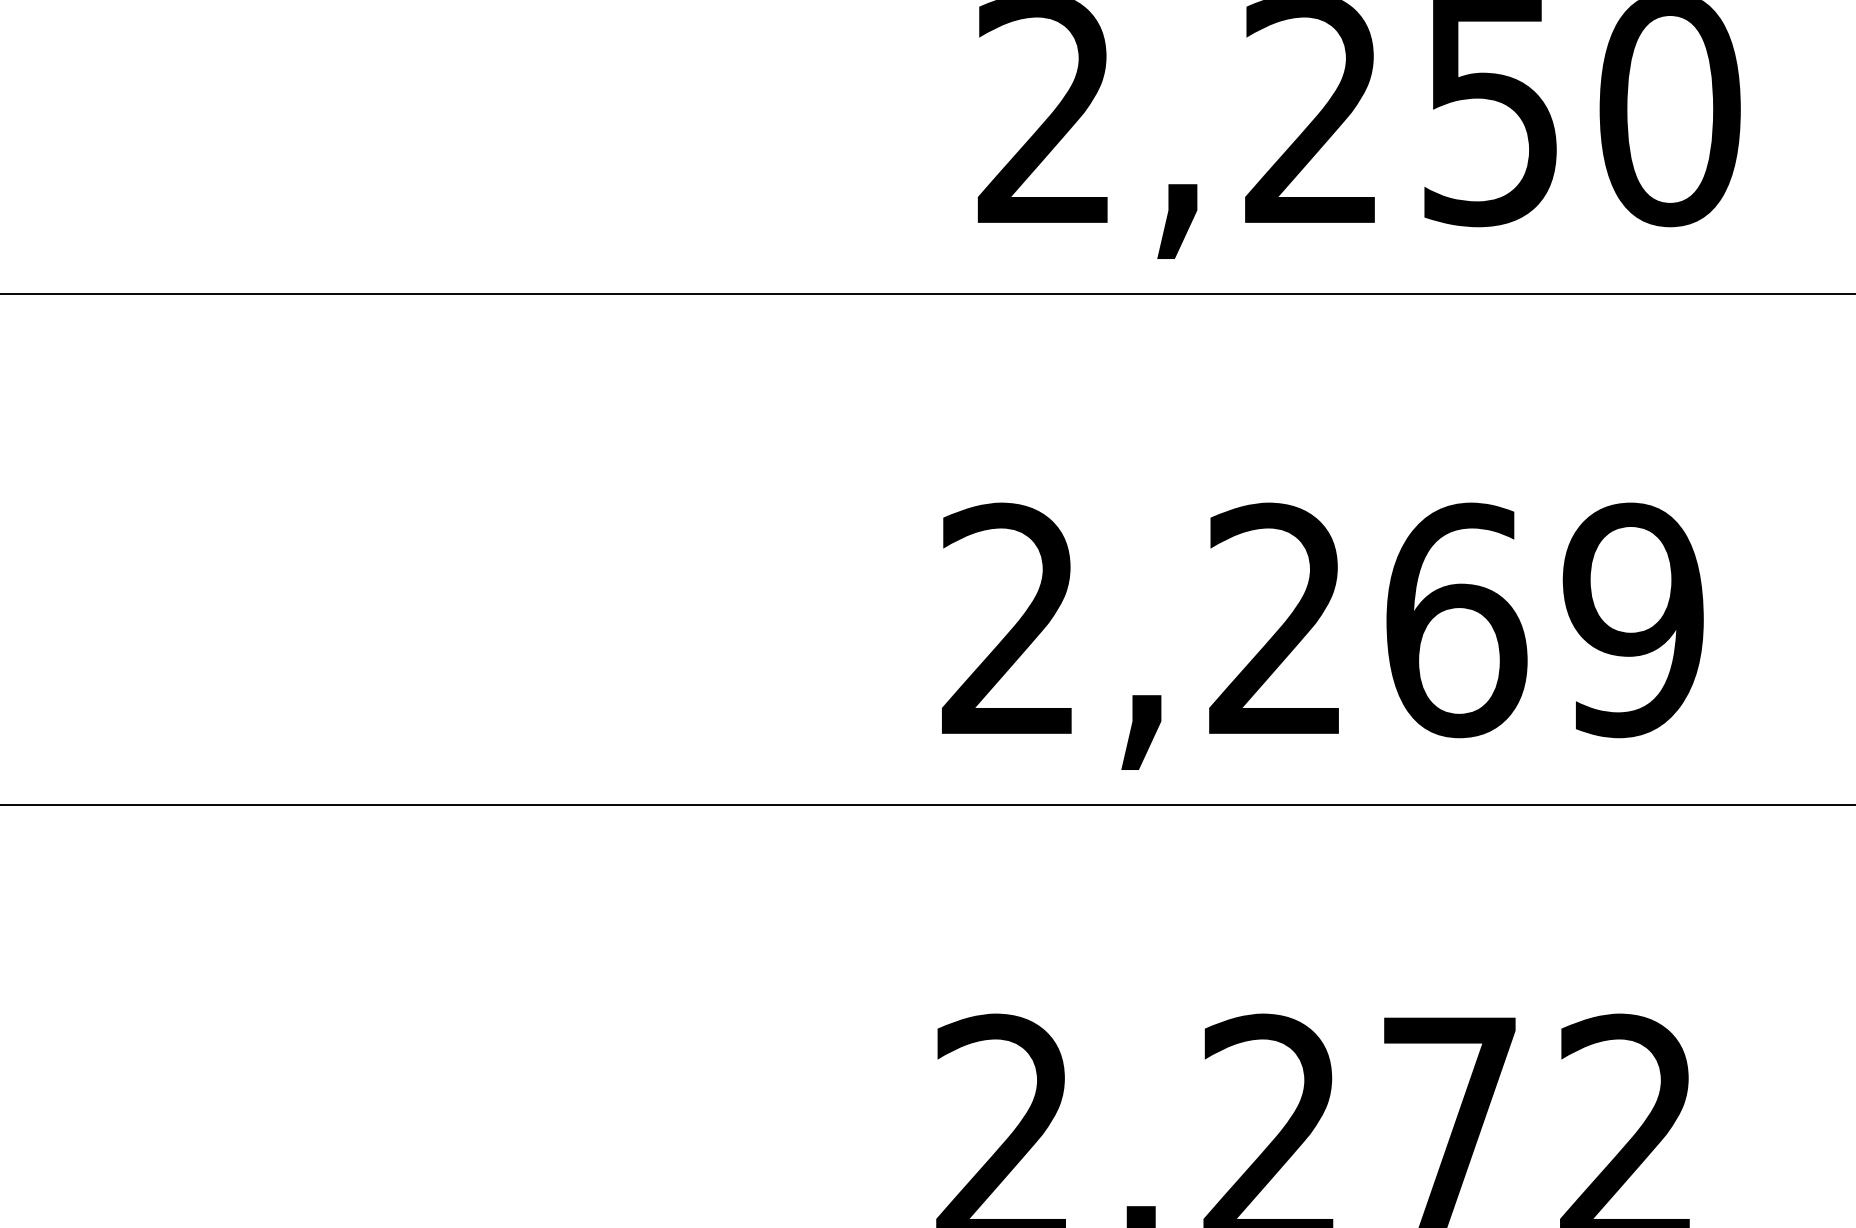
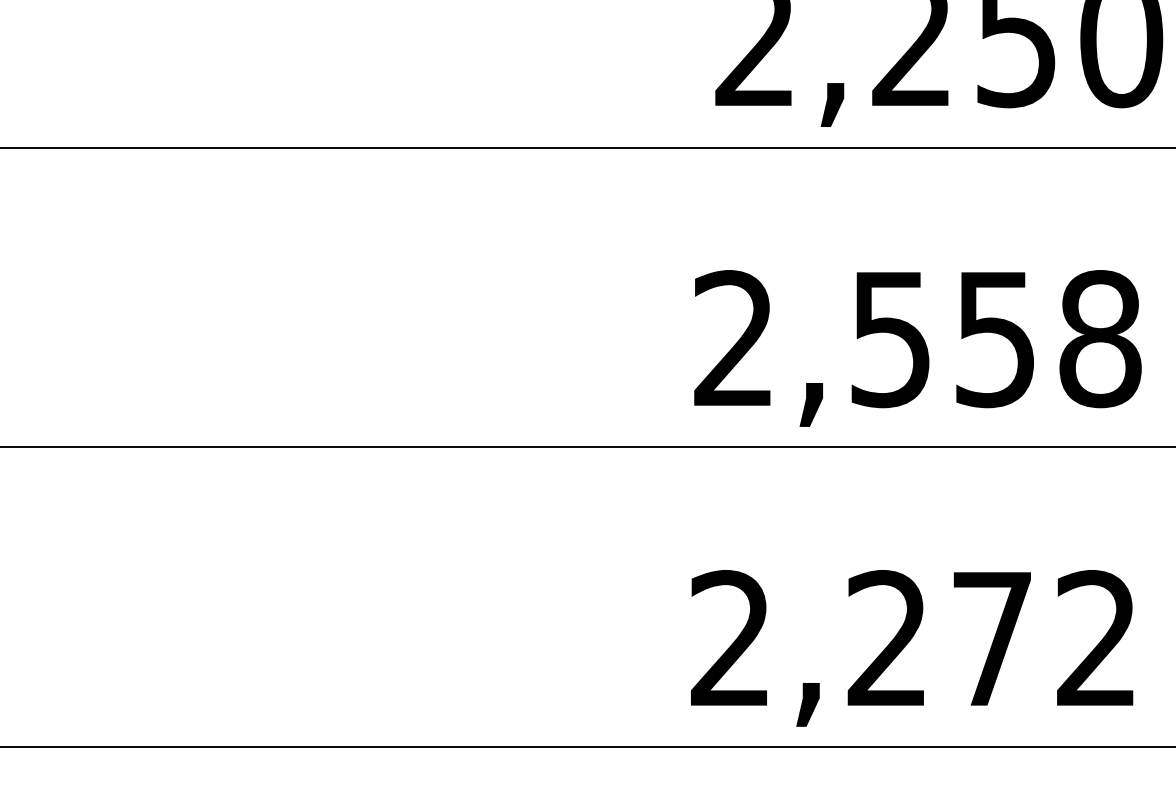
text: (1456, 621) -> (996, 339), 2,269 -> 2,558

